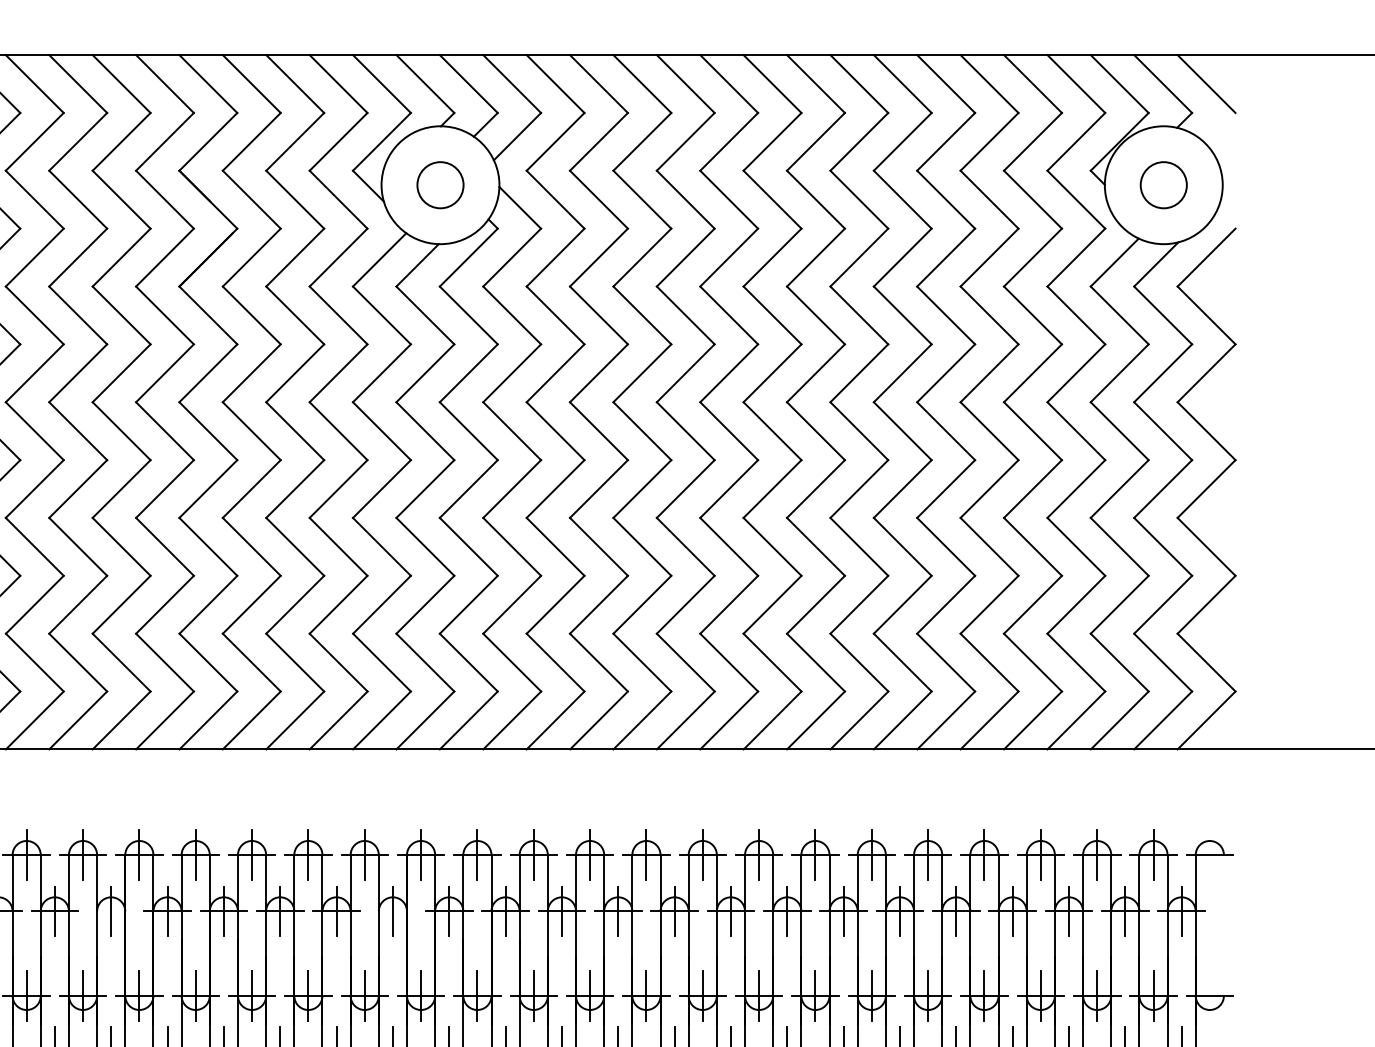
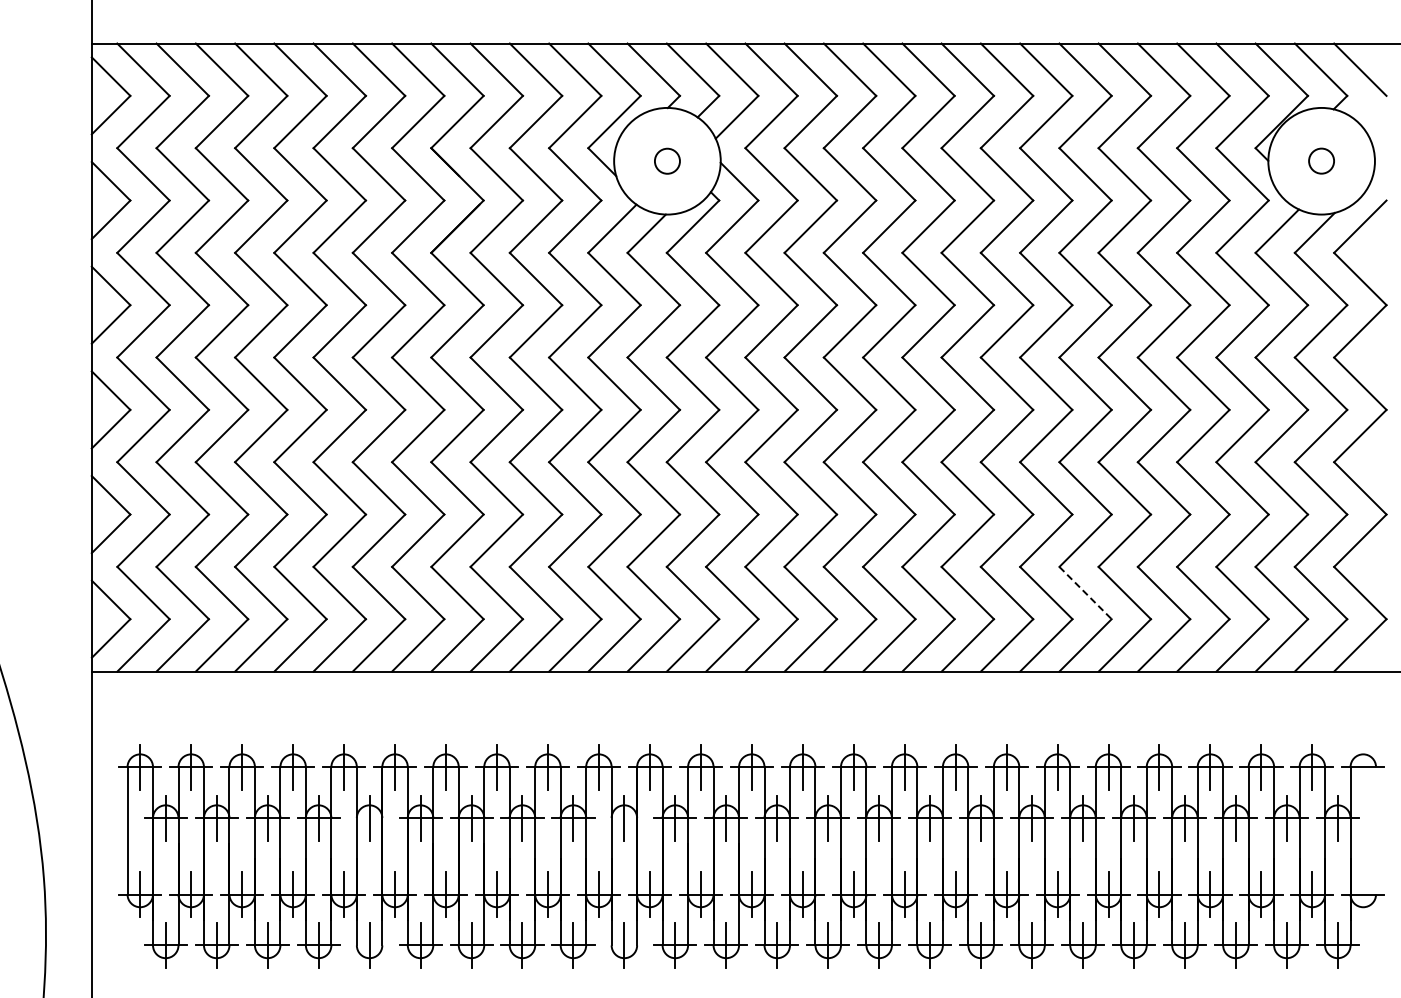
circle: (1163, 184) -> (1321, 160), size x0.6
circle: (440, 185) -> (667, 161), size x0.6
line: (902, 663) -> (1085, 593), solid -> dashed

